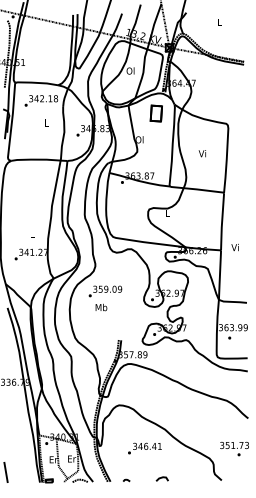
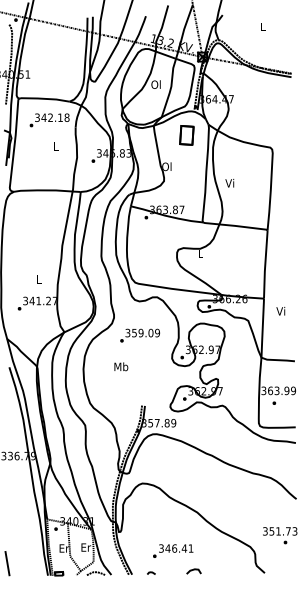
text: (202, 153) -> (229, 183), moved
text: (234, 247) -> (280, 311), moved
text: (104, 291) -> (139, 335), moved
text: (145, 448) -> (173, 550), moved

